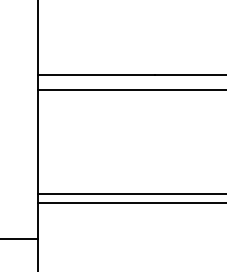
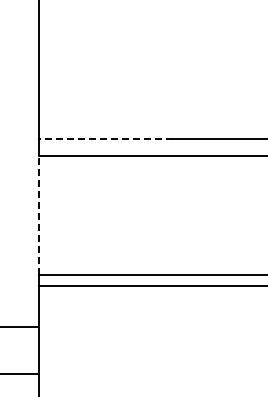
line: (96, 75) -> (105, 139), solid -> dashed
line: (37, 142) -> (38, 215), solid -> dashed

